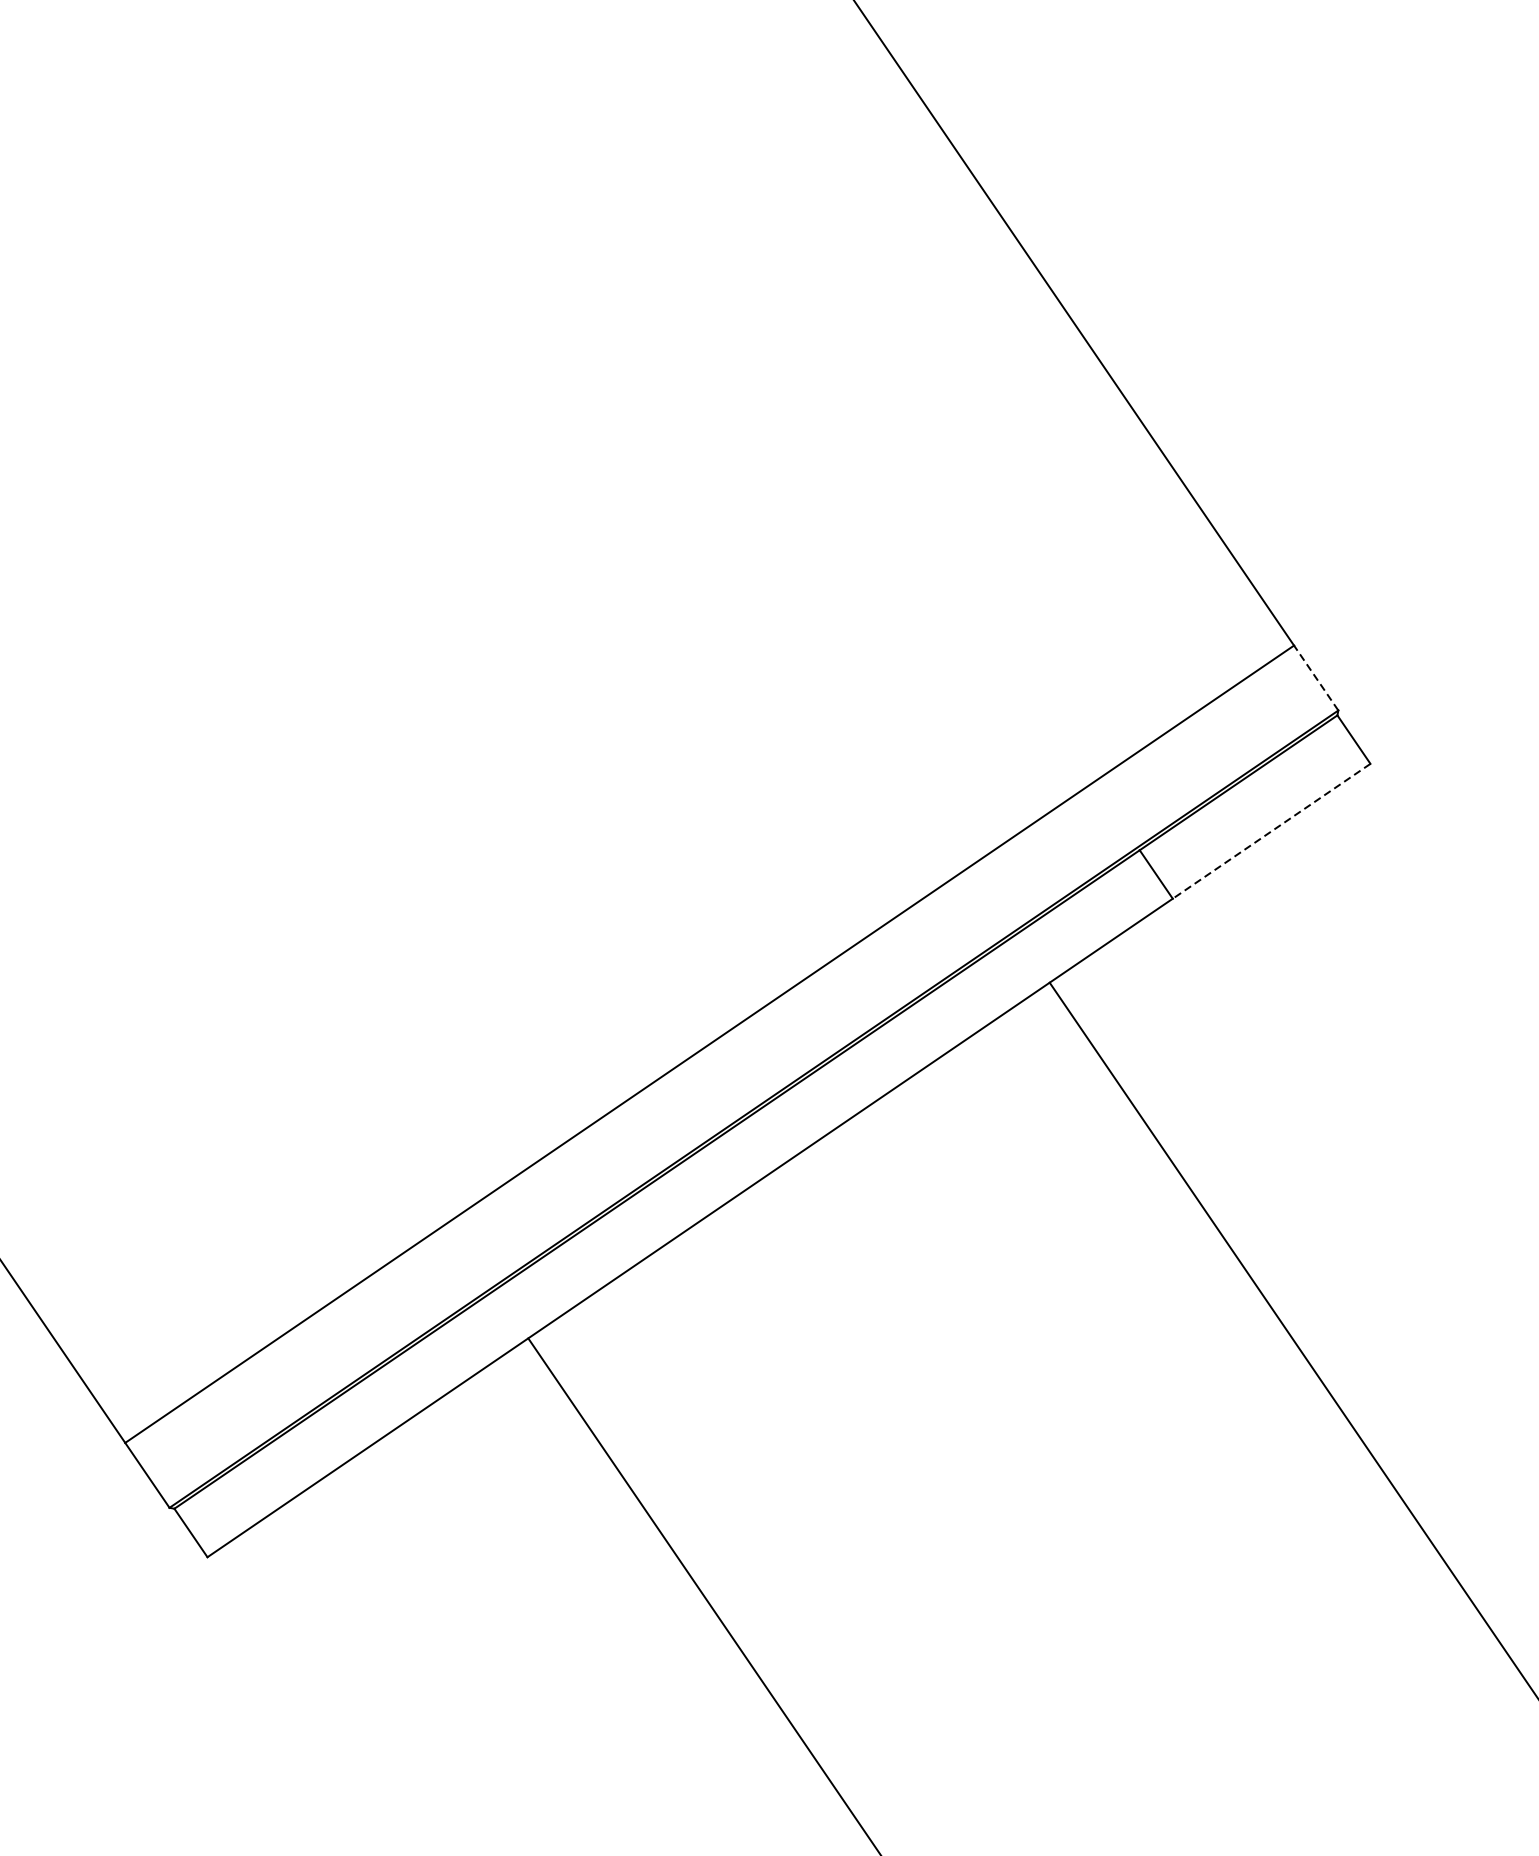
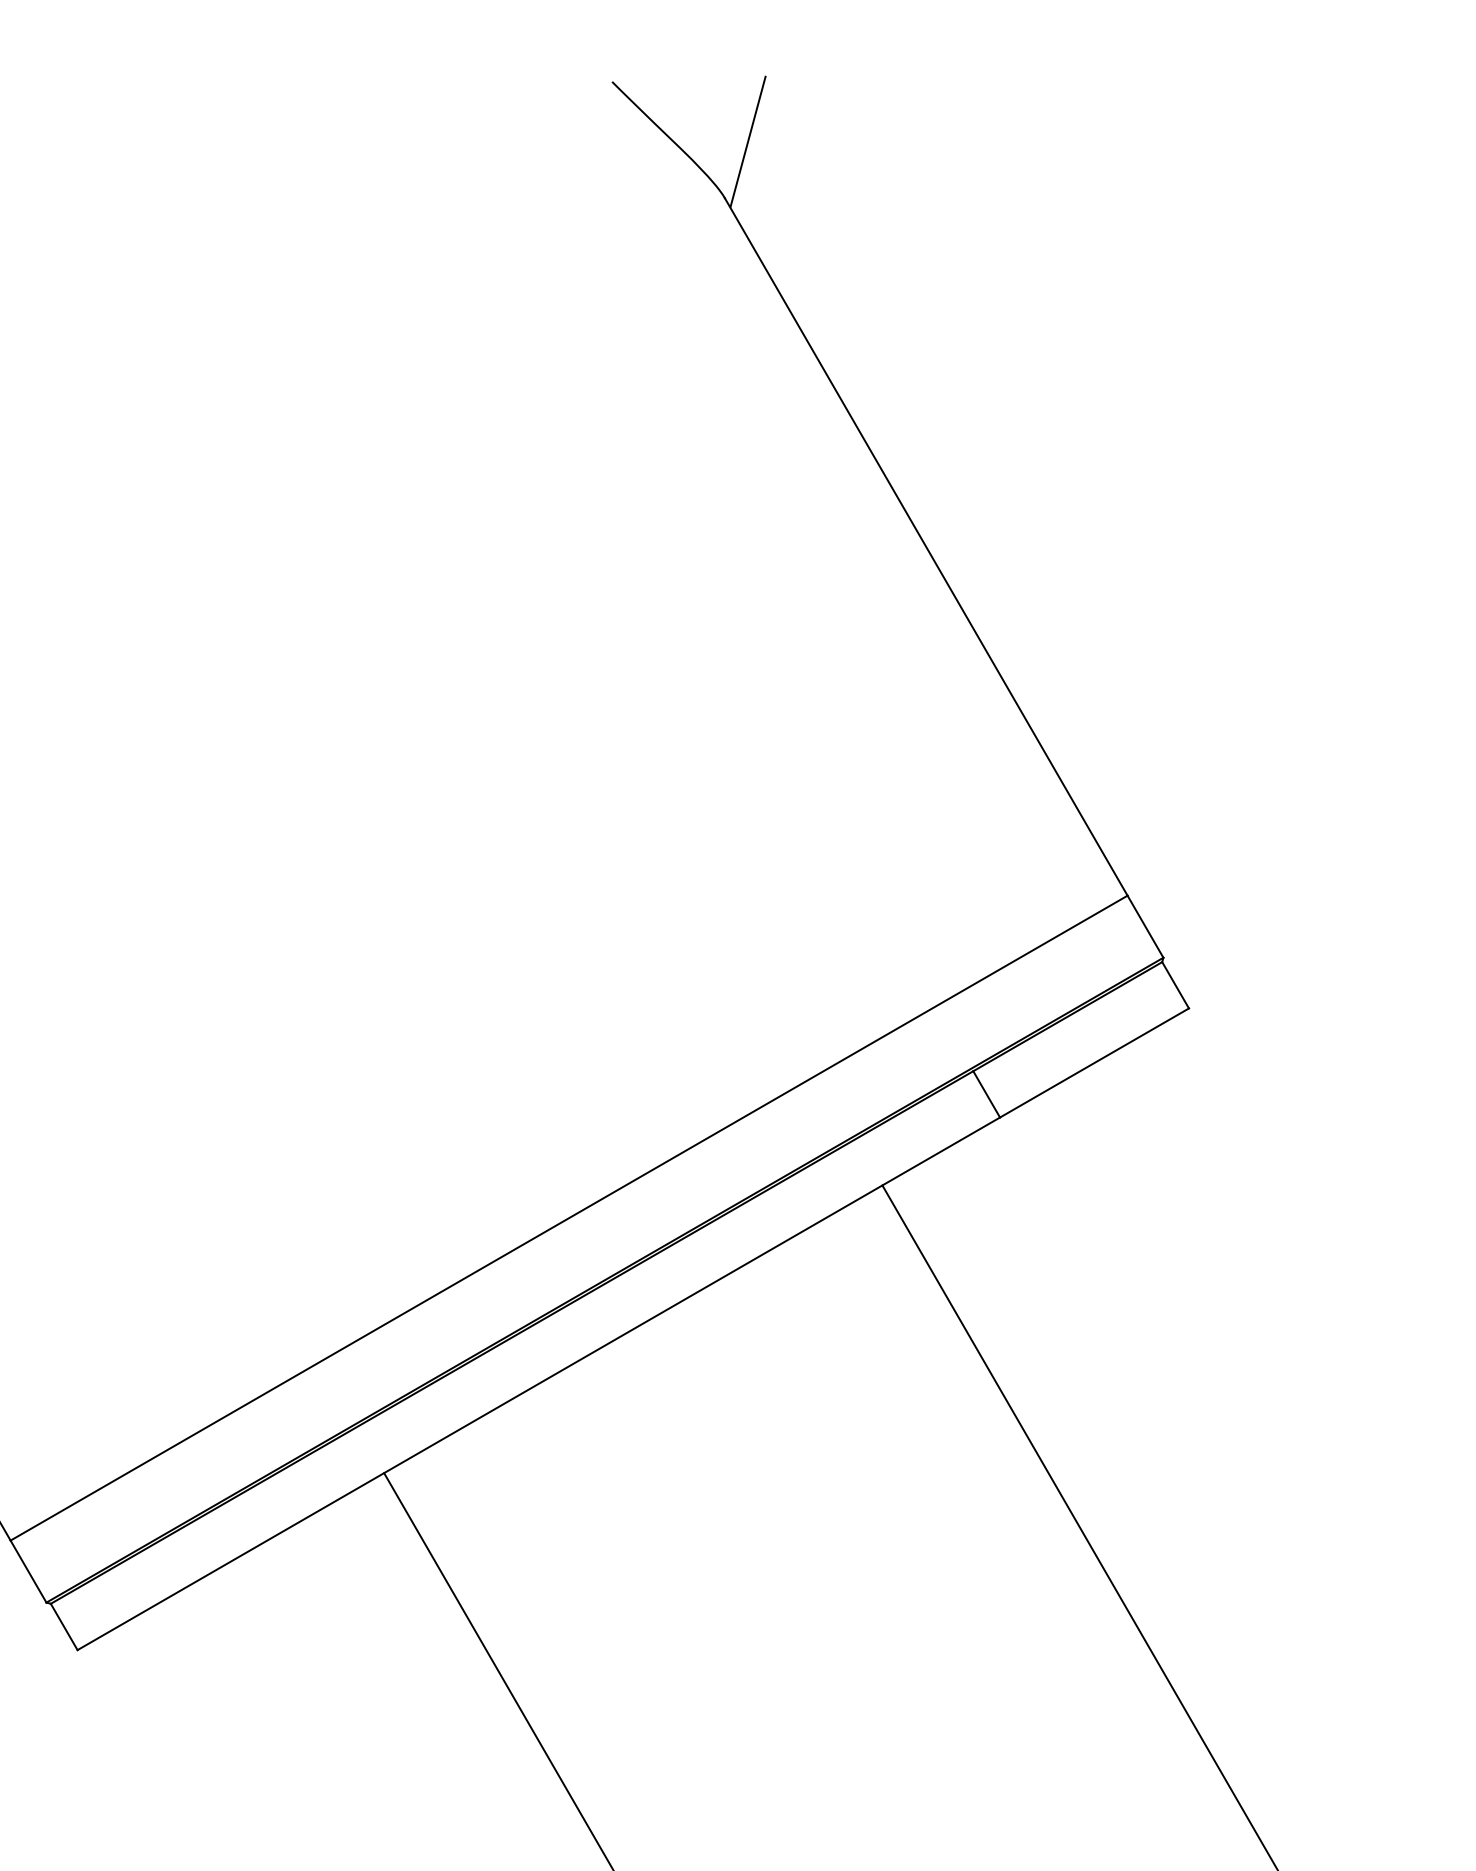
line: (1316, 677) -> (1145, 926), dashed -> solid
line: (1271, 831) -> (1094, 1063), dashed -> solid

